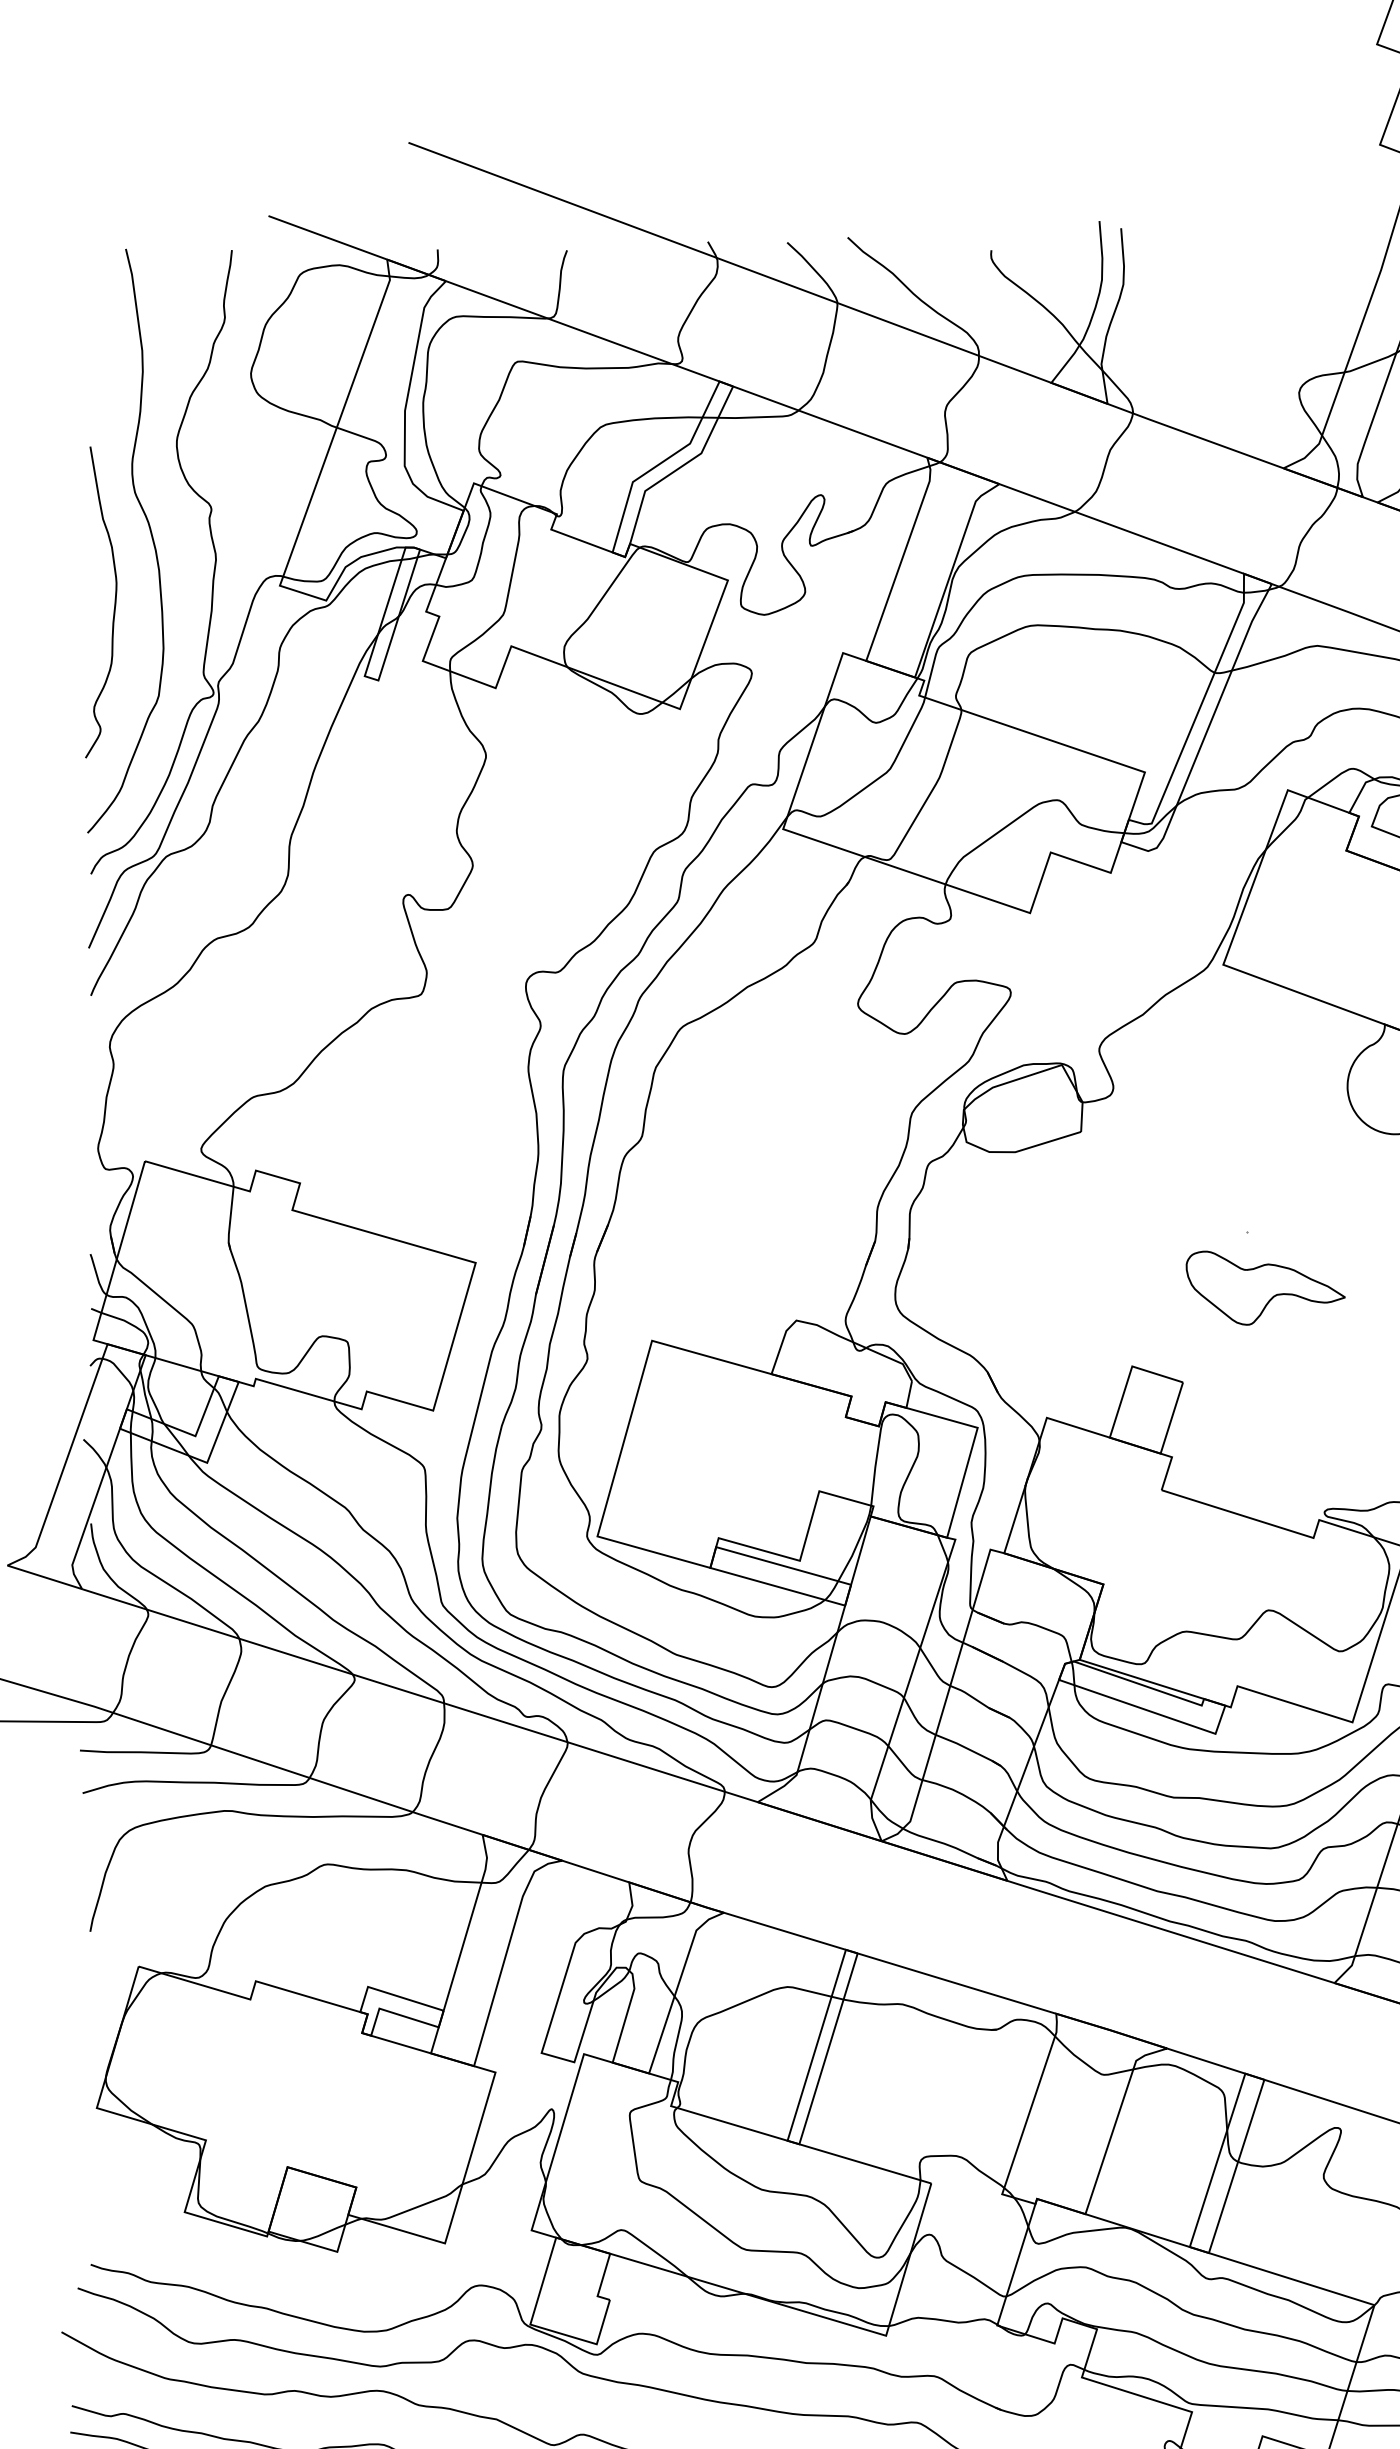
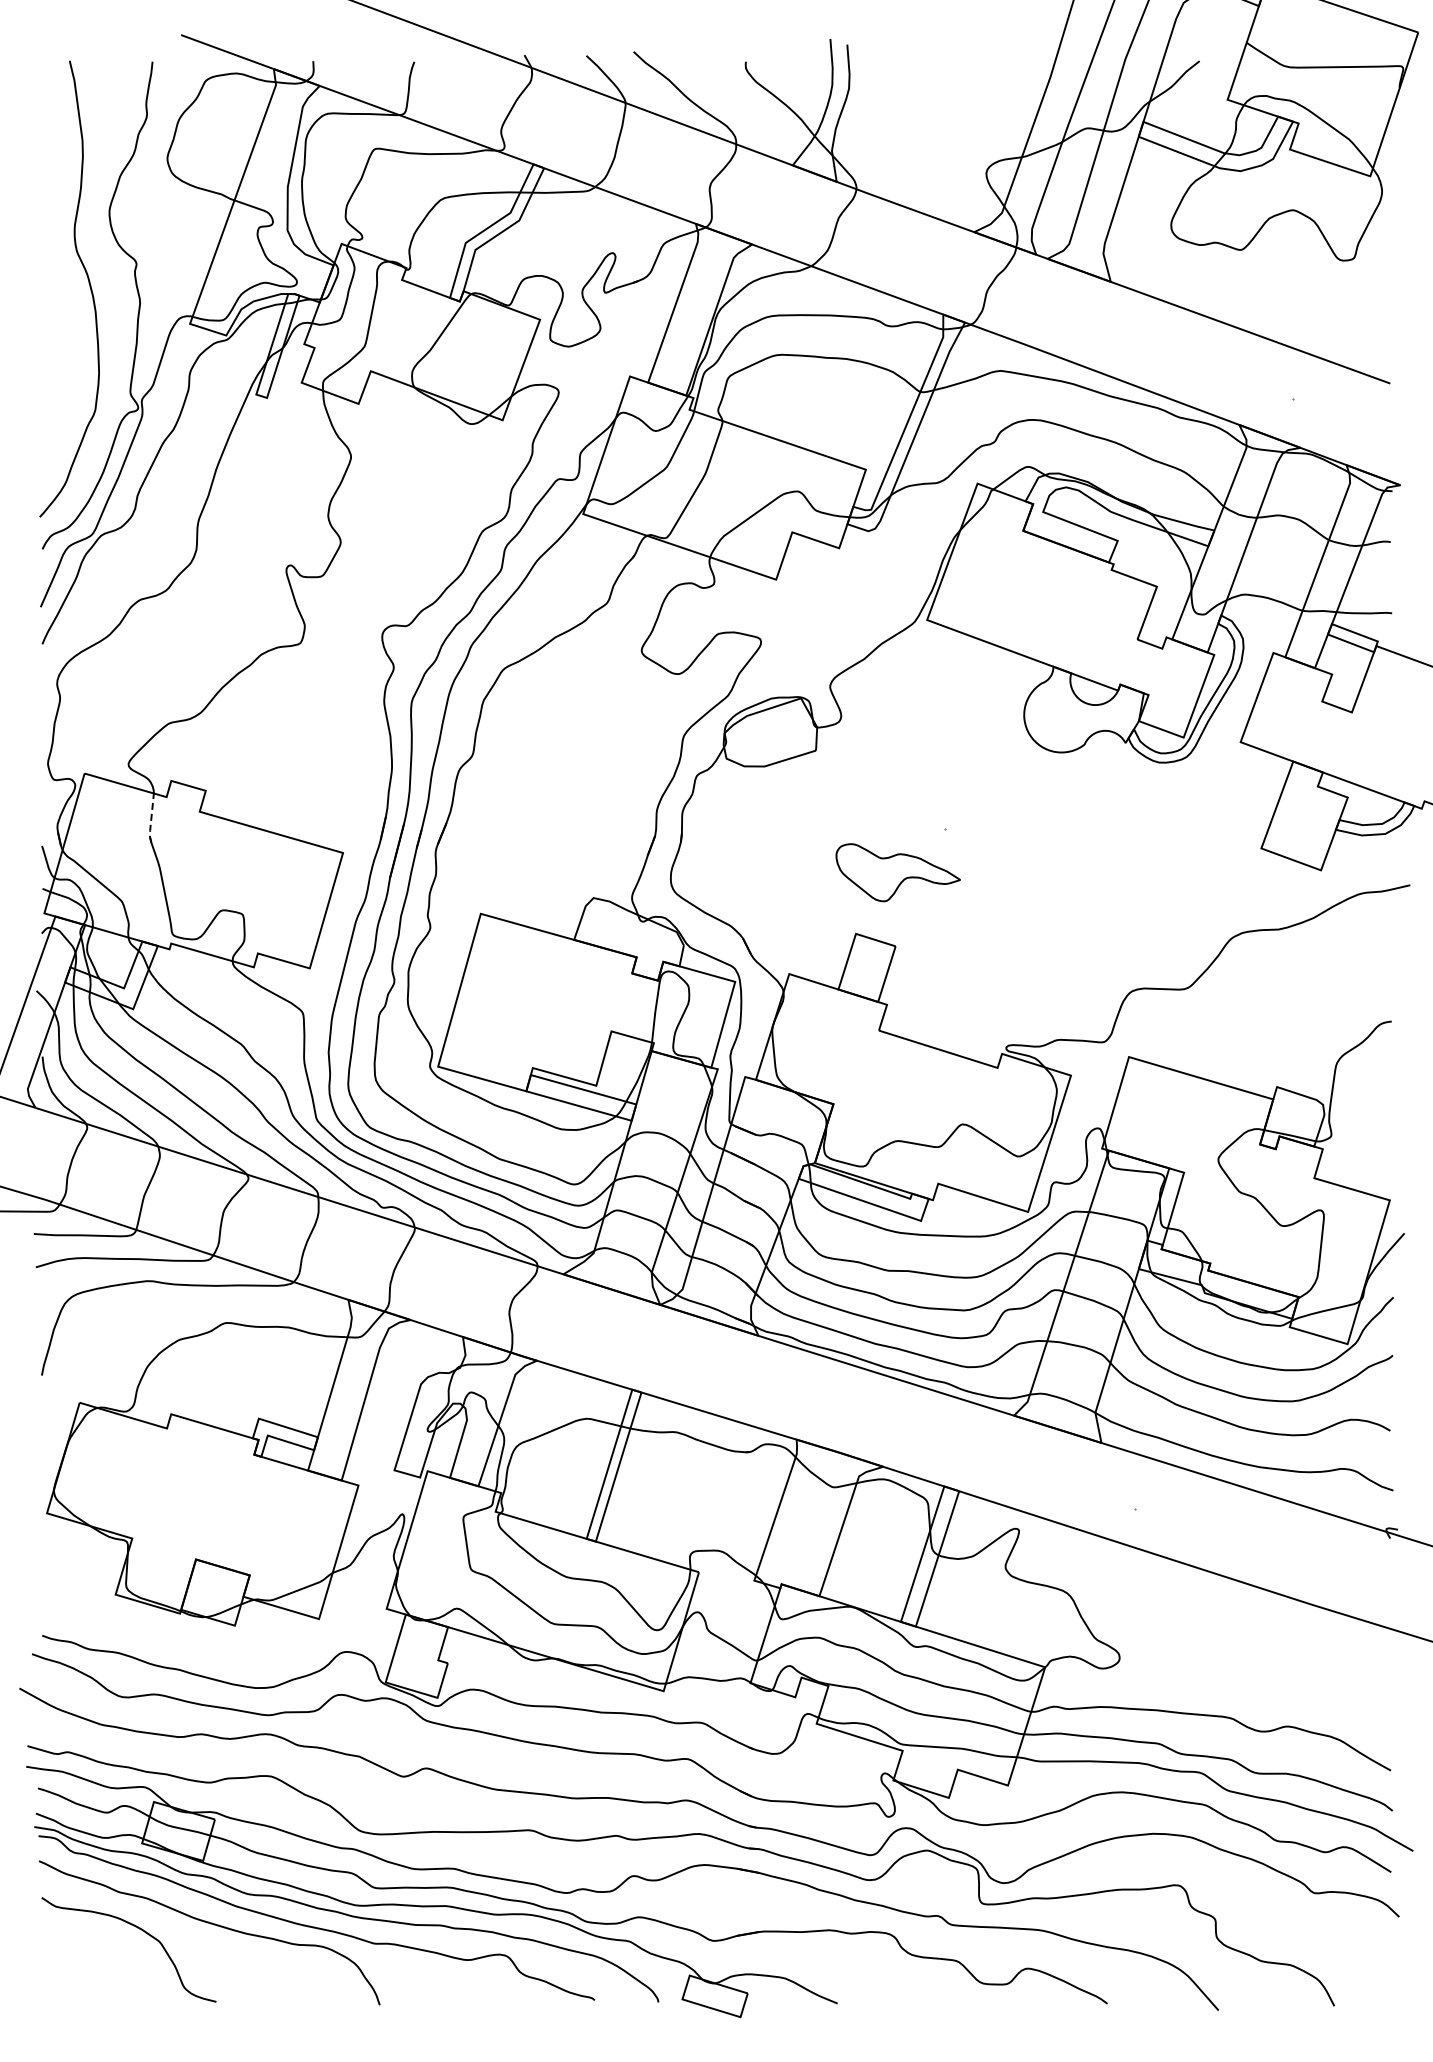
curve: (114, 601) -> (60, 336), removed
line: (230, 1218) -> (151, 818), solid -> dashed
part: (1264, 1287) -> (897, 872), moved

